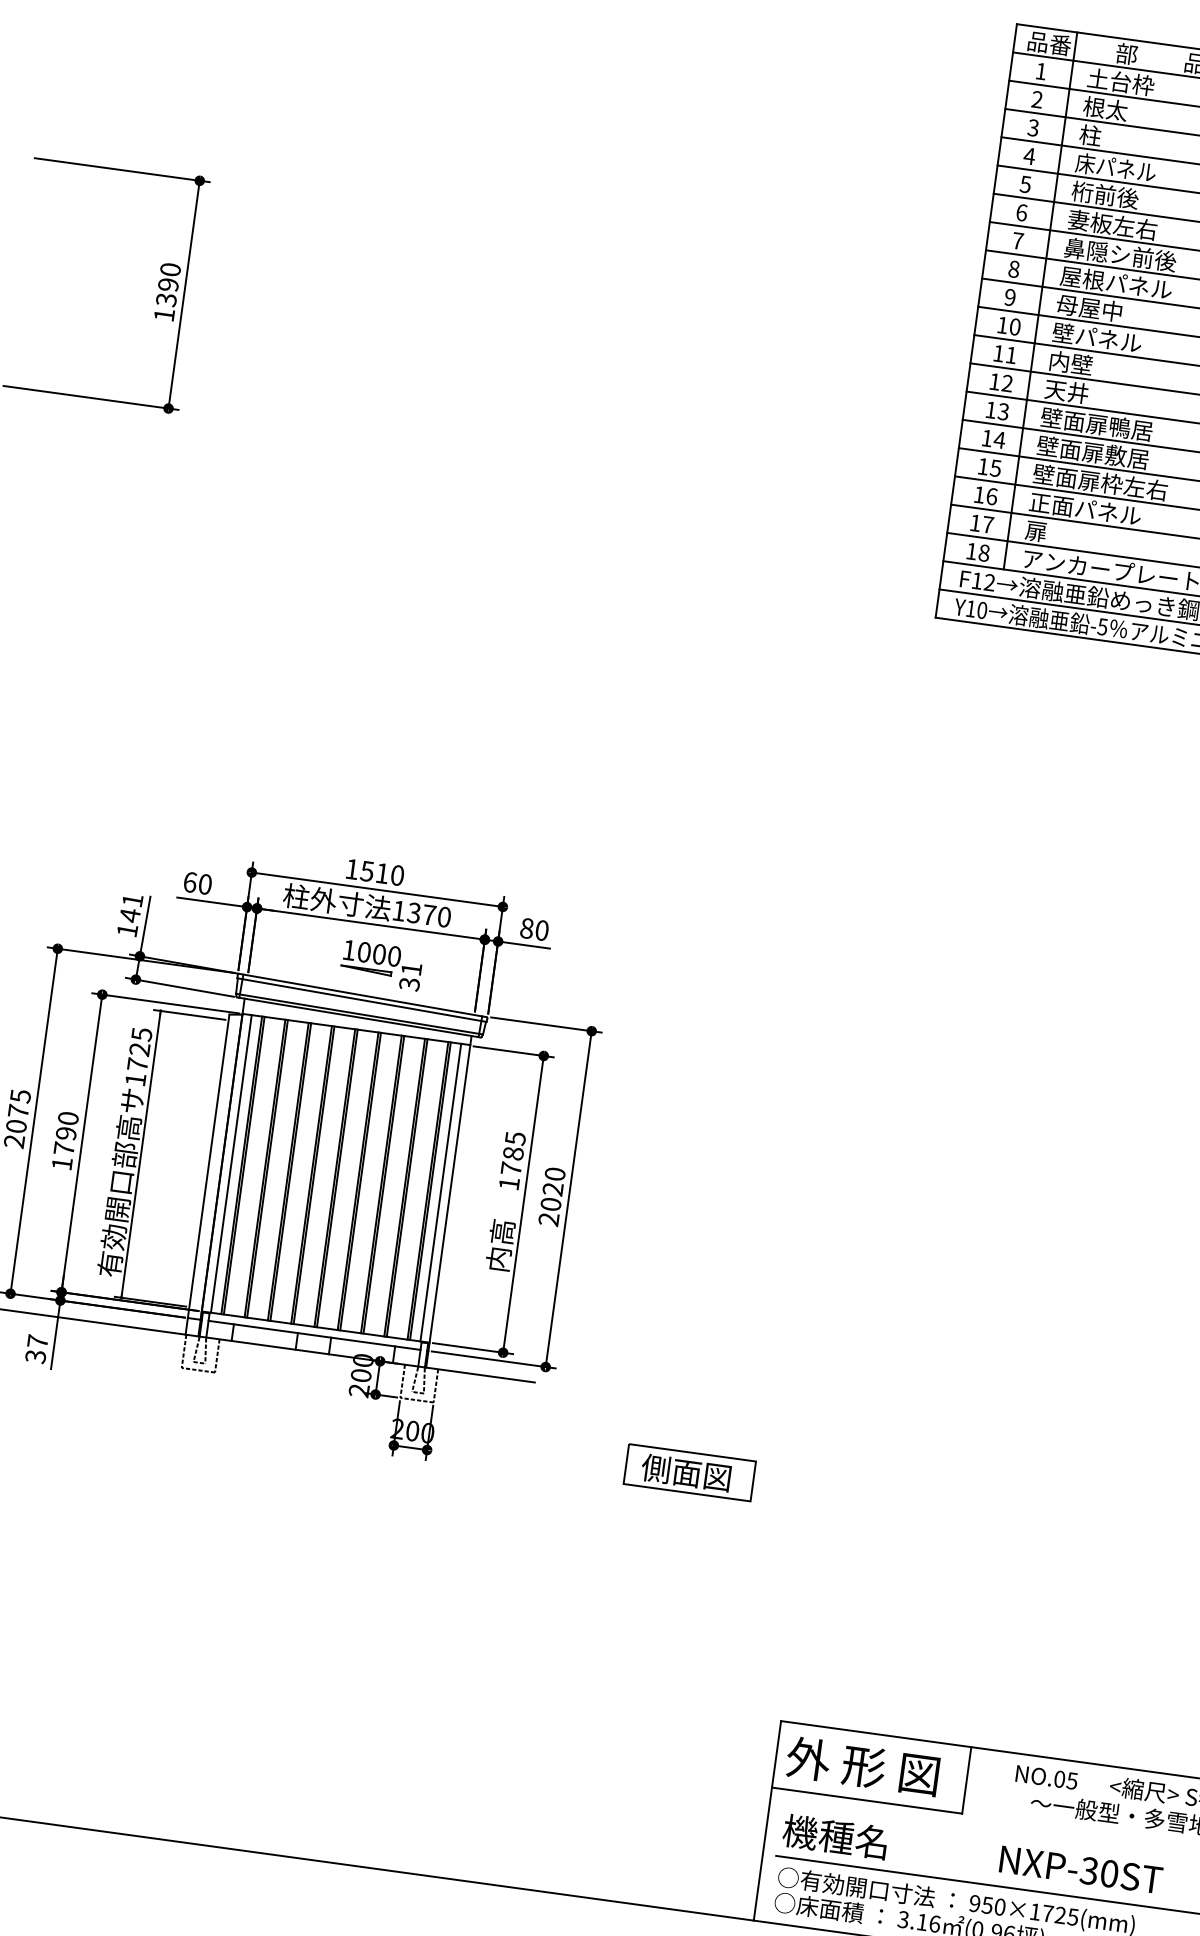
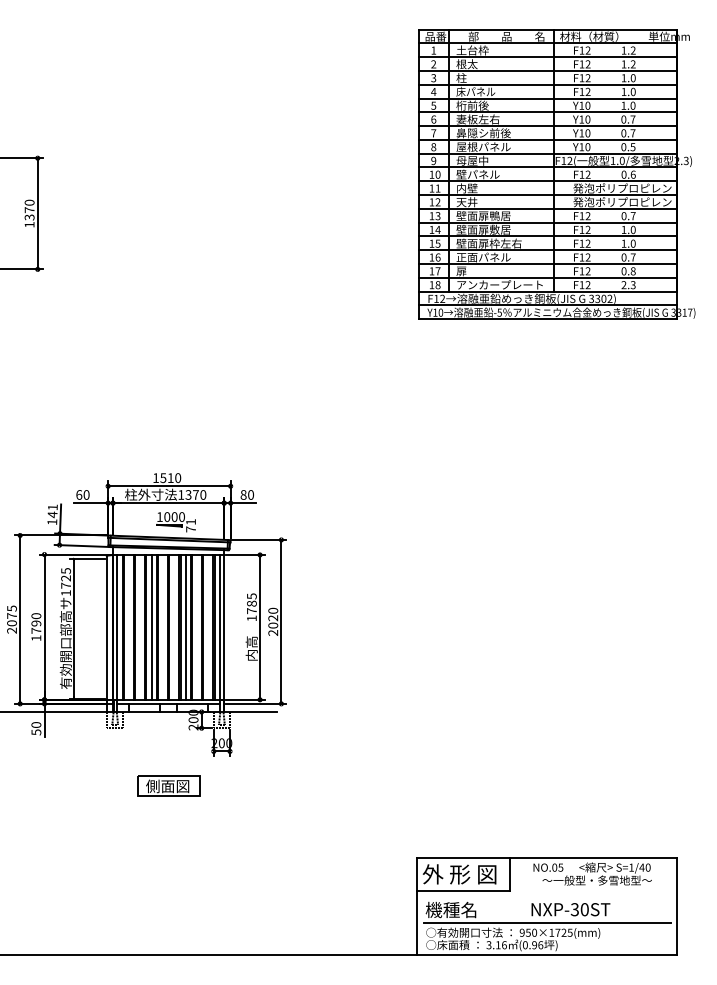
text: (168, 285) -> (29, 210), 1390 -> 1370
text: (408, 984) -> (190, 529), 31 -> 71
line: (301, 1172) -> (151, 626), added
line: (370, 1181) -> (185, 626), added
text: (37, 1348) -> (36, 728), 37 -> 50
part: (688, 1471) -> (168, 785), moved

